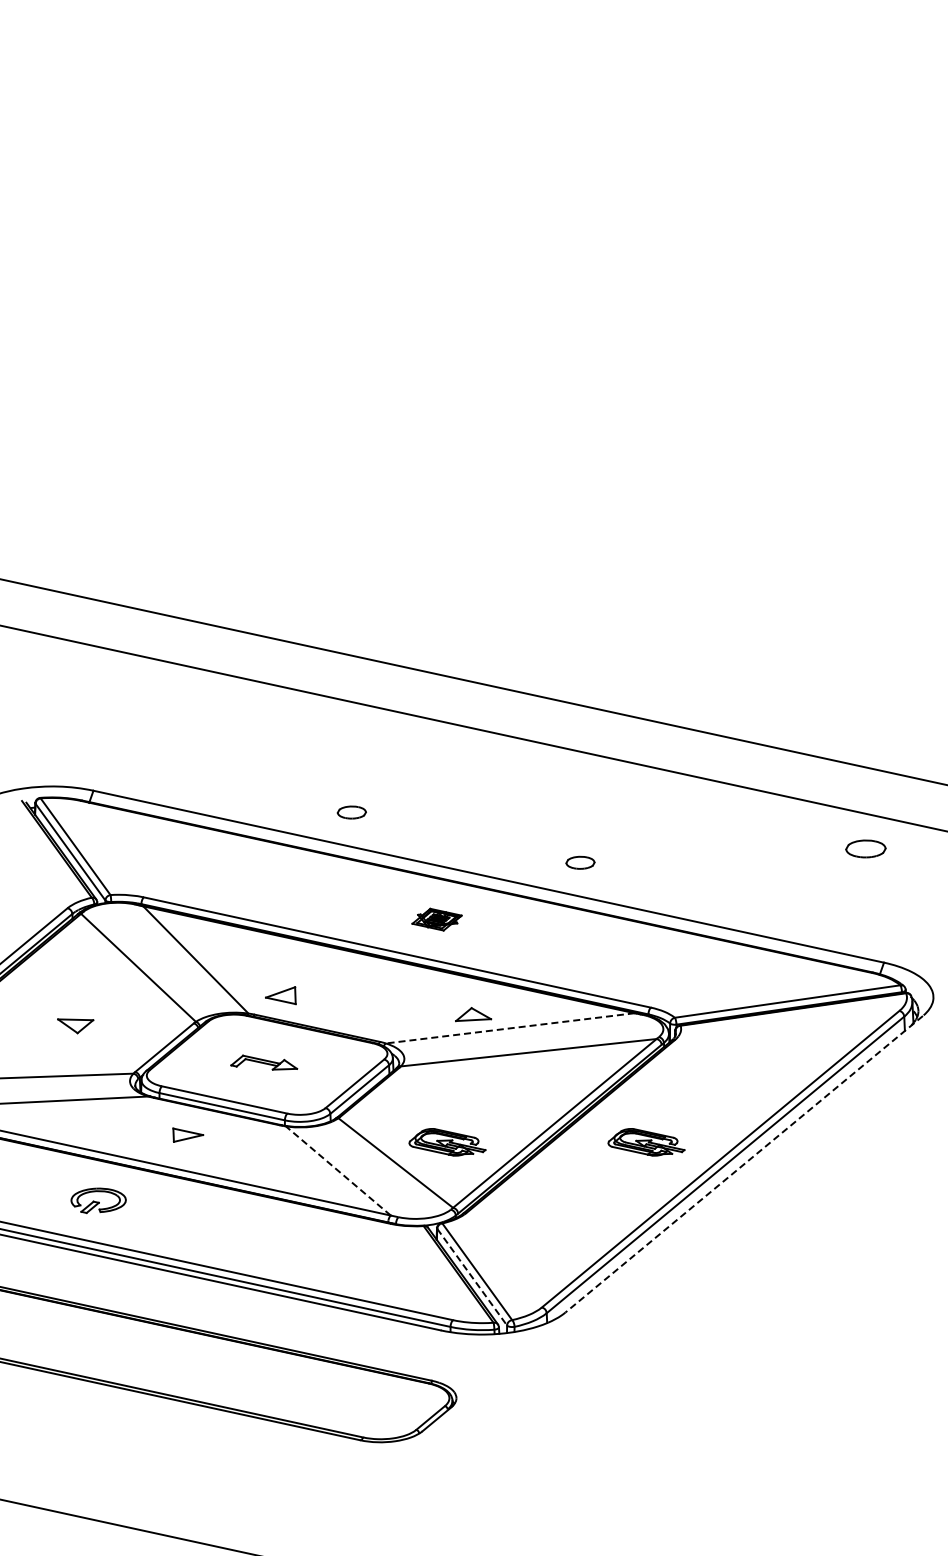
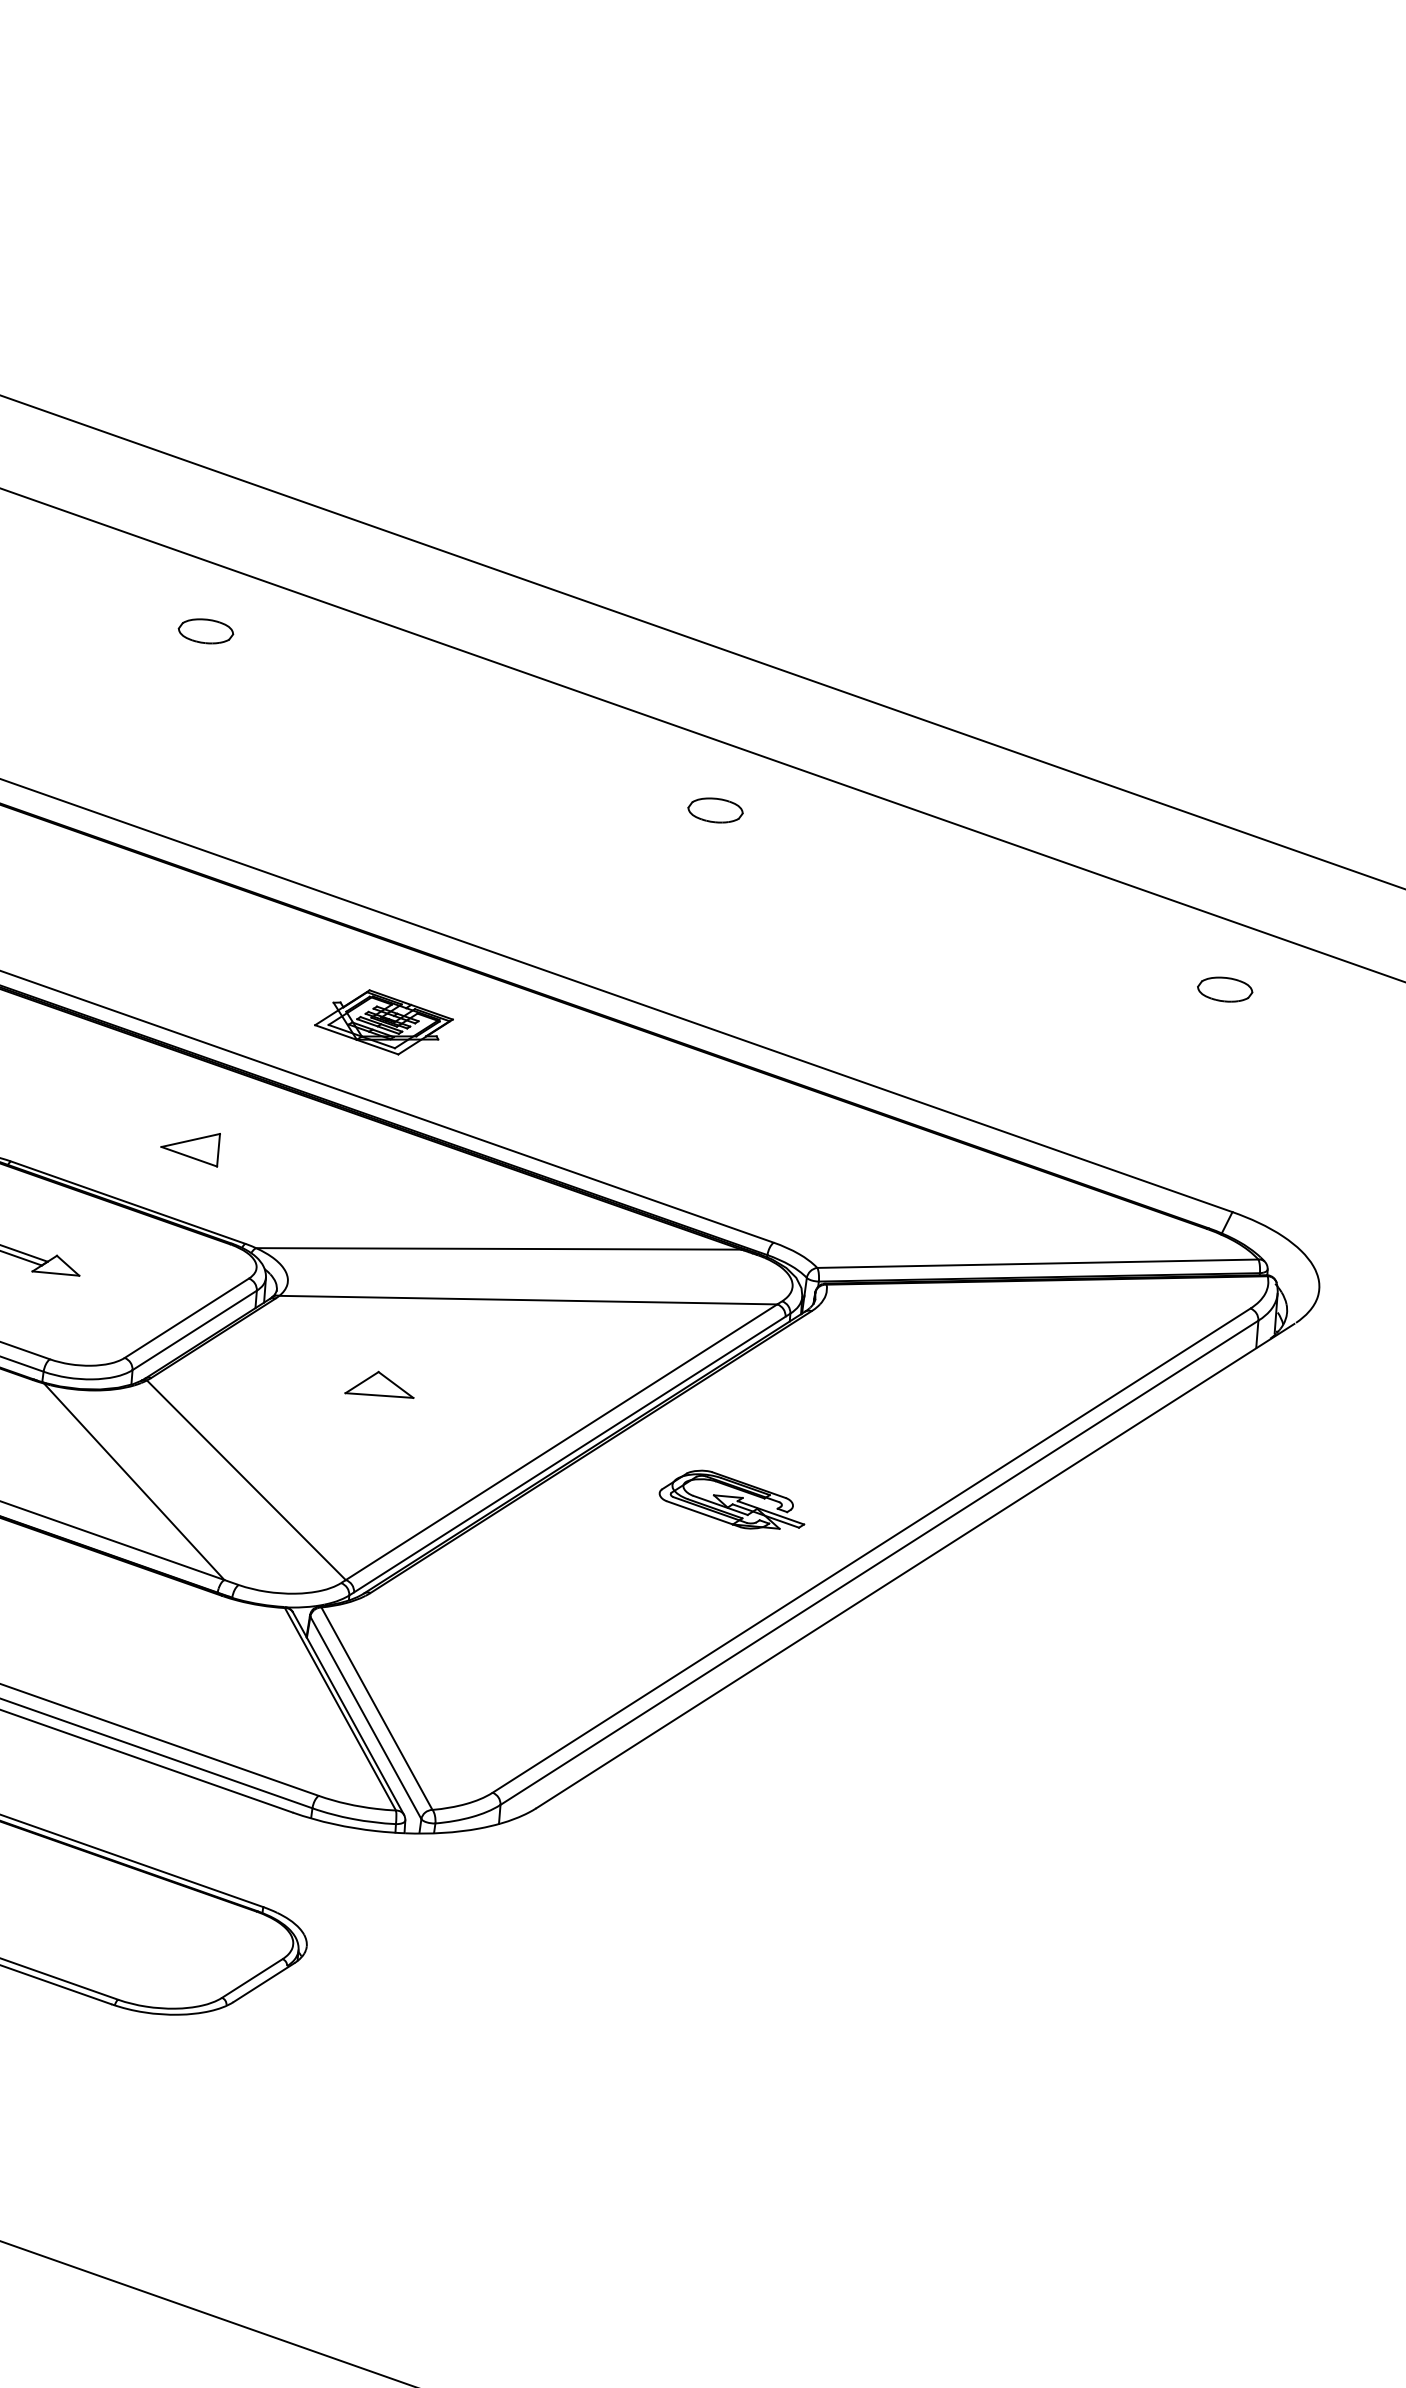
part: (351, 812) -> (205, 631), moved
part: (866, 849) -> (1225, 990), size x0.71
part: (580, 862) -> (715, 809), moved
part: (436, 919) -> (382, 1022), size x1.43
part: (280, 995) -> (189, 1146), moved
part: (473, 1014) -> (380, 1384), moved
line: (509, 1028) -> (497, 1248), dashed -> solid
part: (447, 1142) -> (350, 1453), removed
line: (743, 1164) -> (914, 1566), dashed -> solid
line: (338, 1170) -> (134, 1480), dashed -> solid
line: (472, 1277) -> (366, 1718), dashed -> solid

